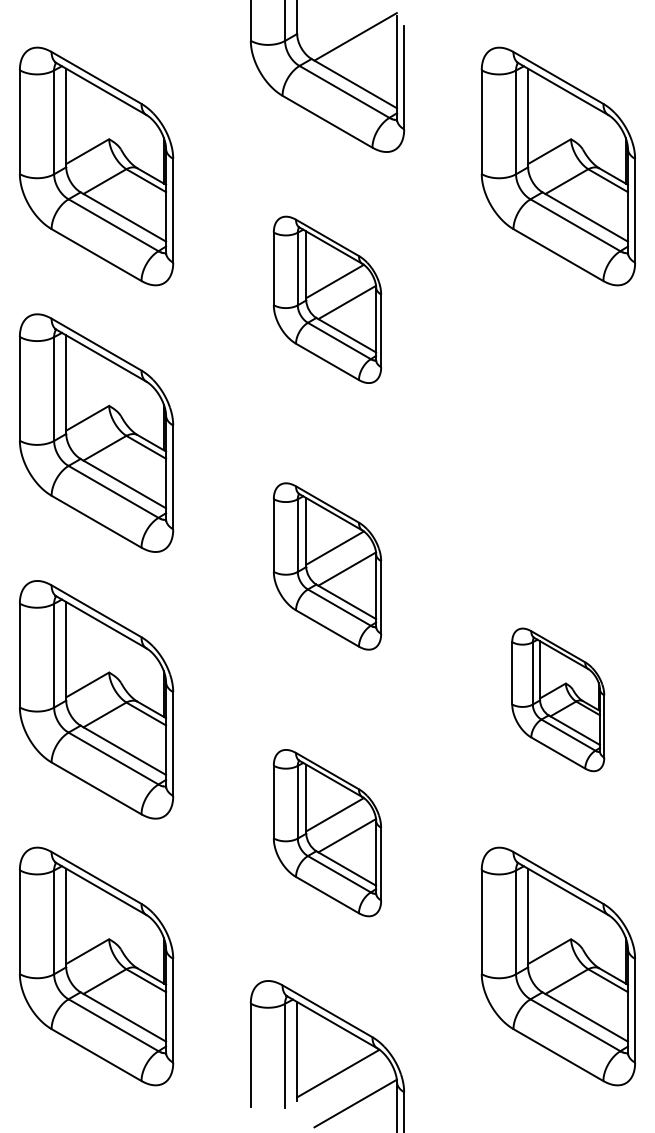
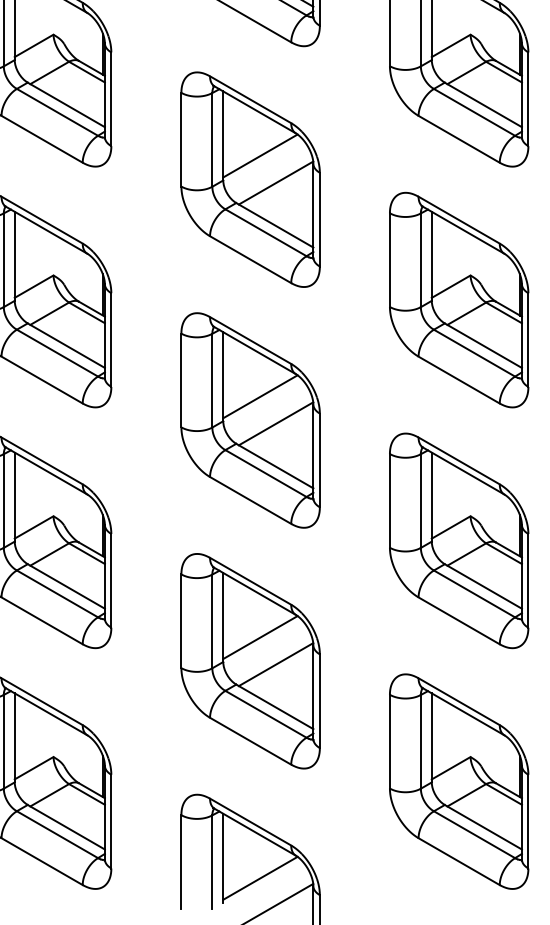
part: (327, 299) -> (250, 179), size x1.43
part: (557, 432) -> (458, 299), added
part: (327, 566) -> (250, 420), size x1.43
part: (557, 699) -> (458, 540), size x1.67
part: (327, 832) -> (250, 660), size x1.43

